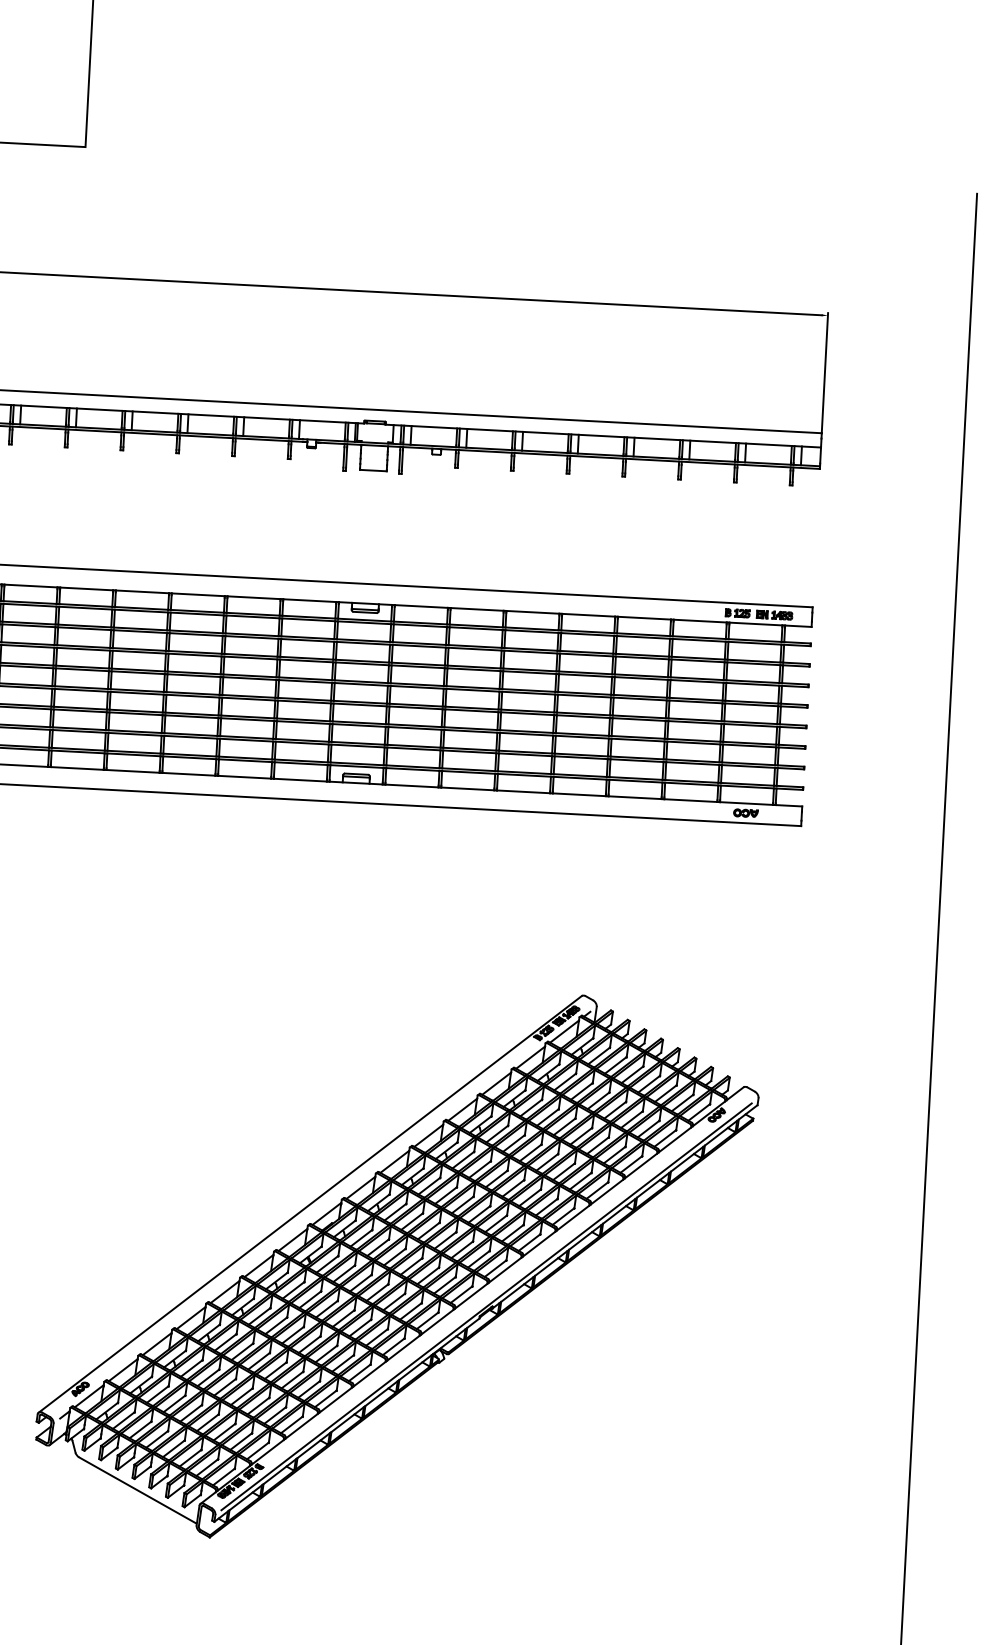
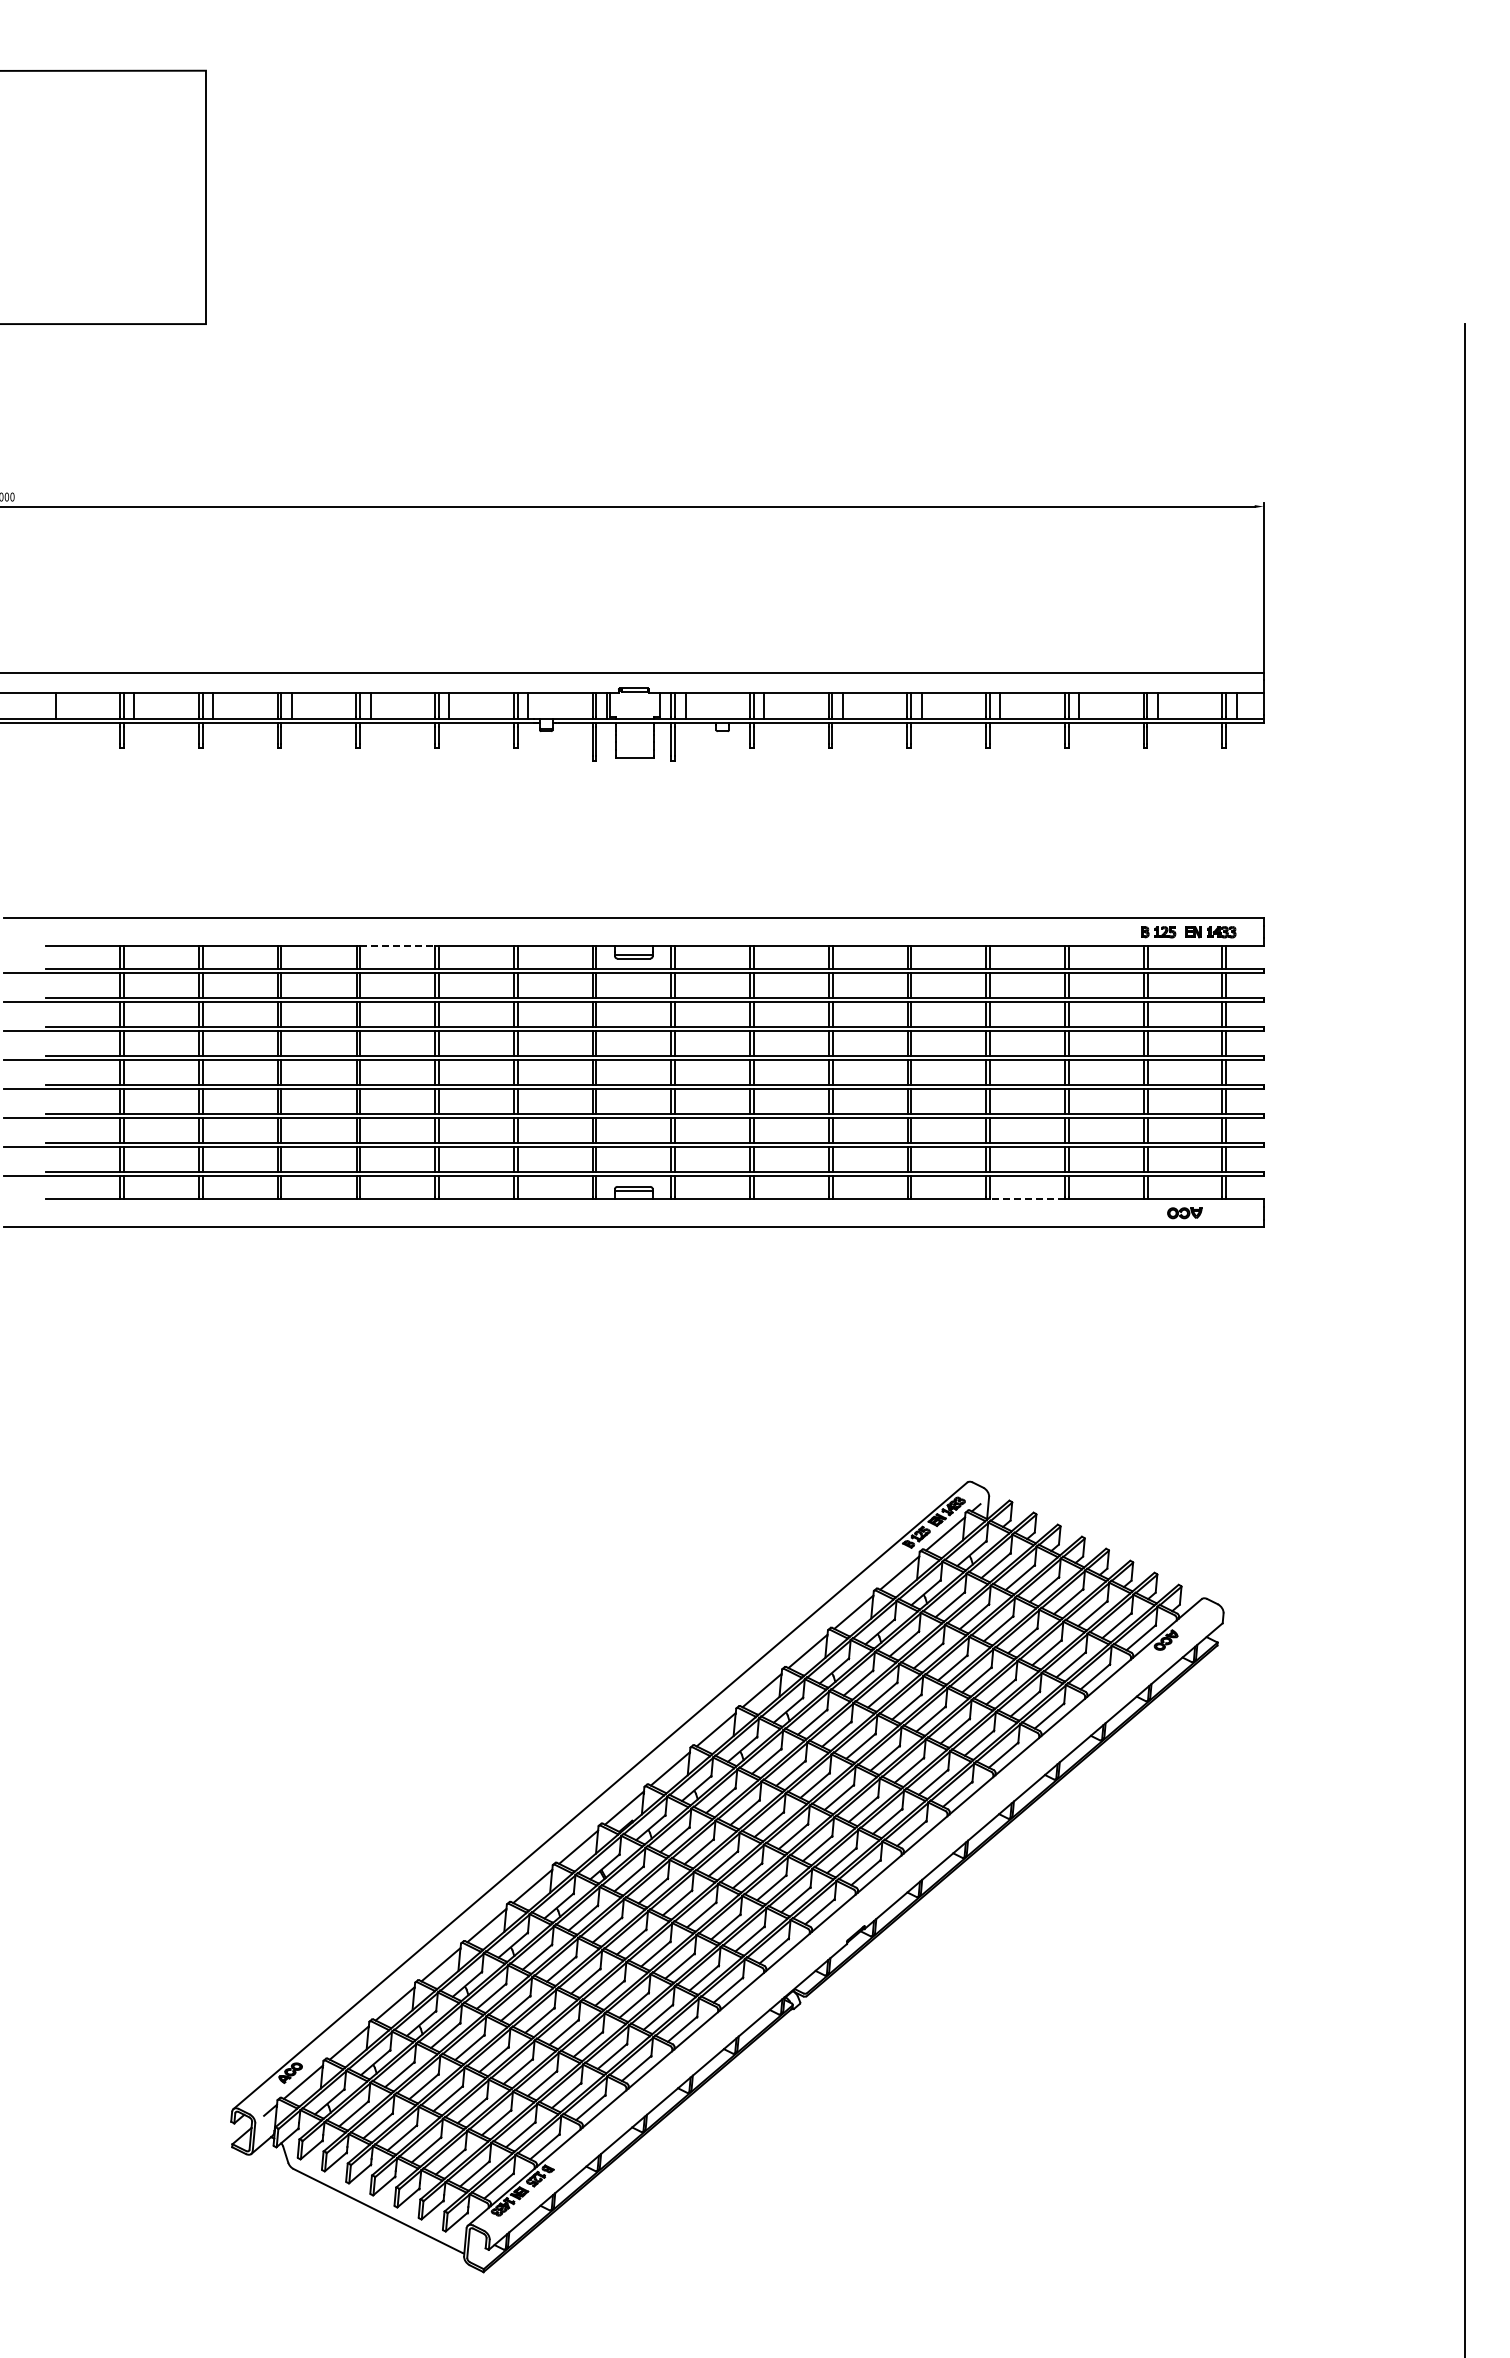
line: (198, 595) -> (398, 946), solid -> dashed
line: (635, 797) -> (1027, 1199), solid -> dashed
line: (486, 1306) -> (855, 1926), removed

